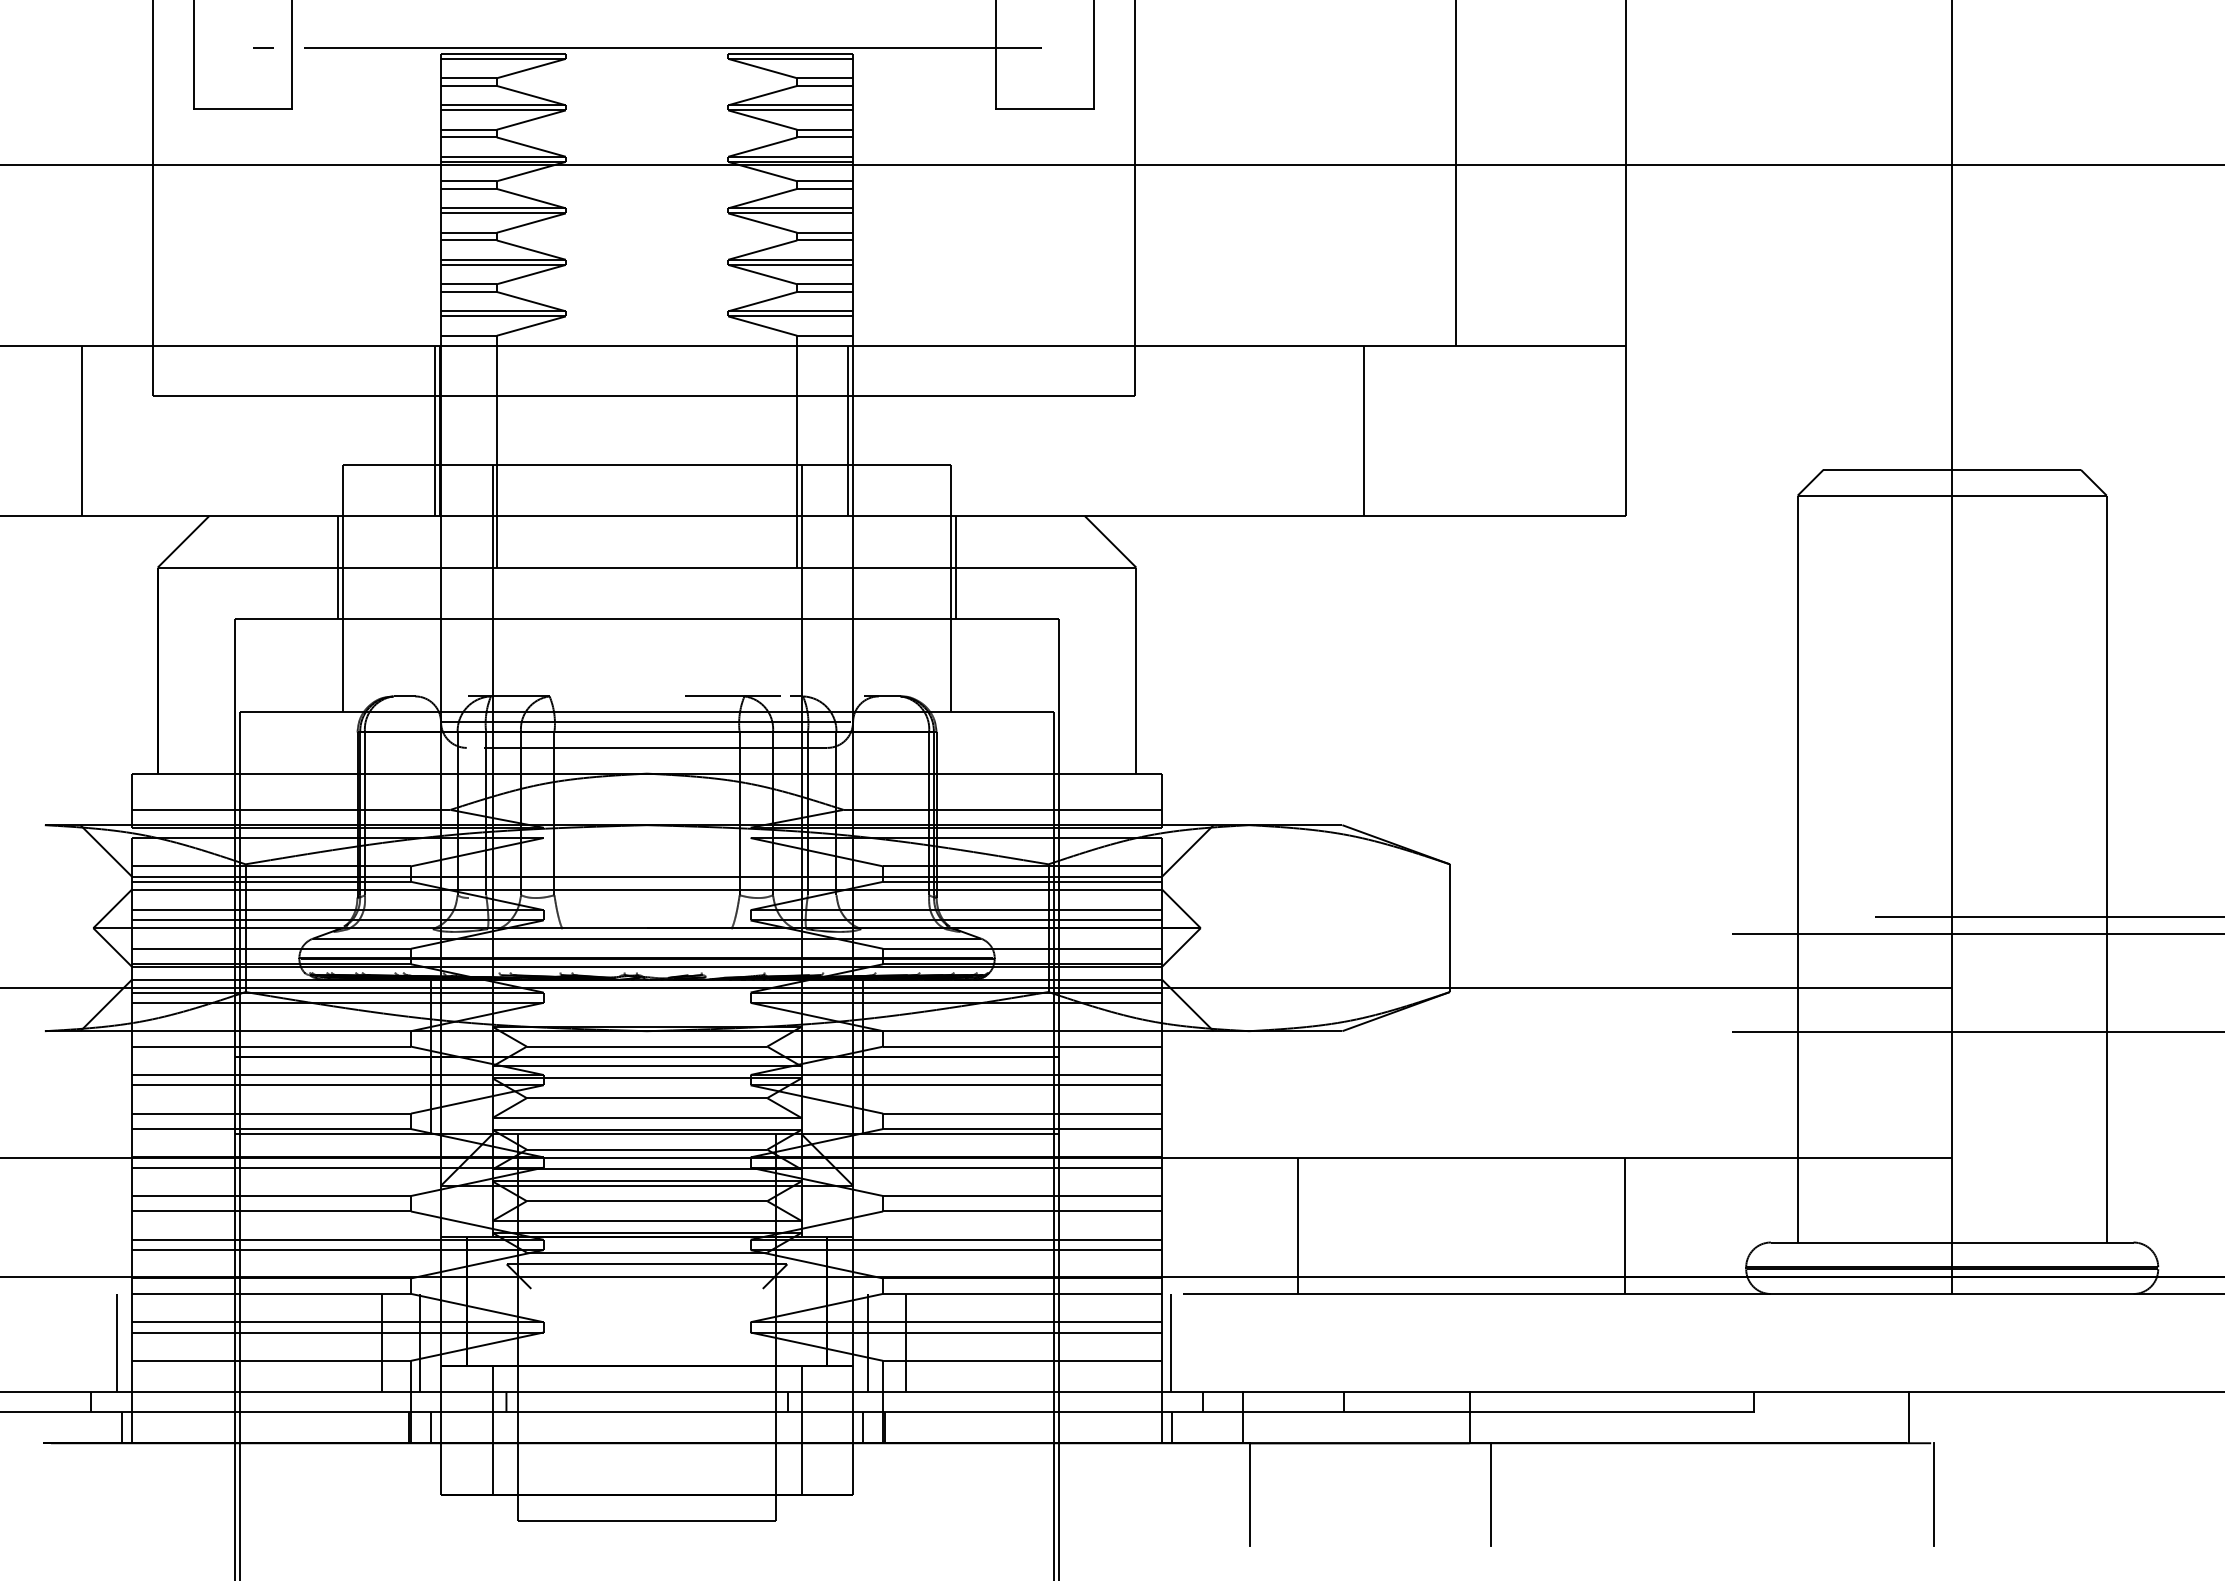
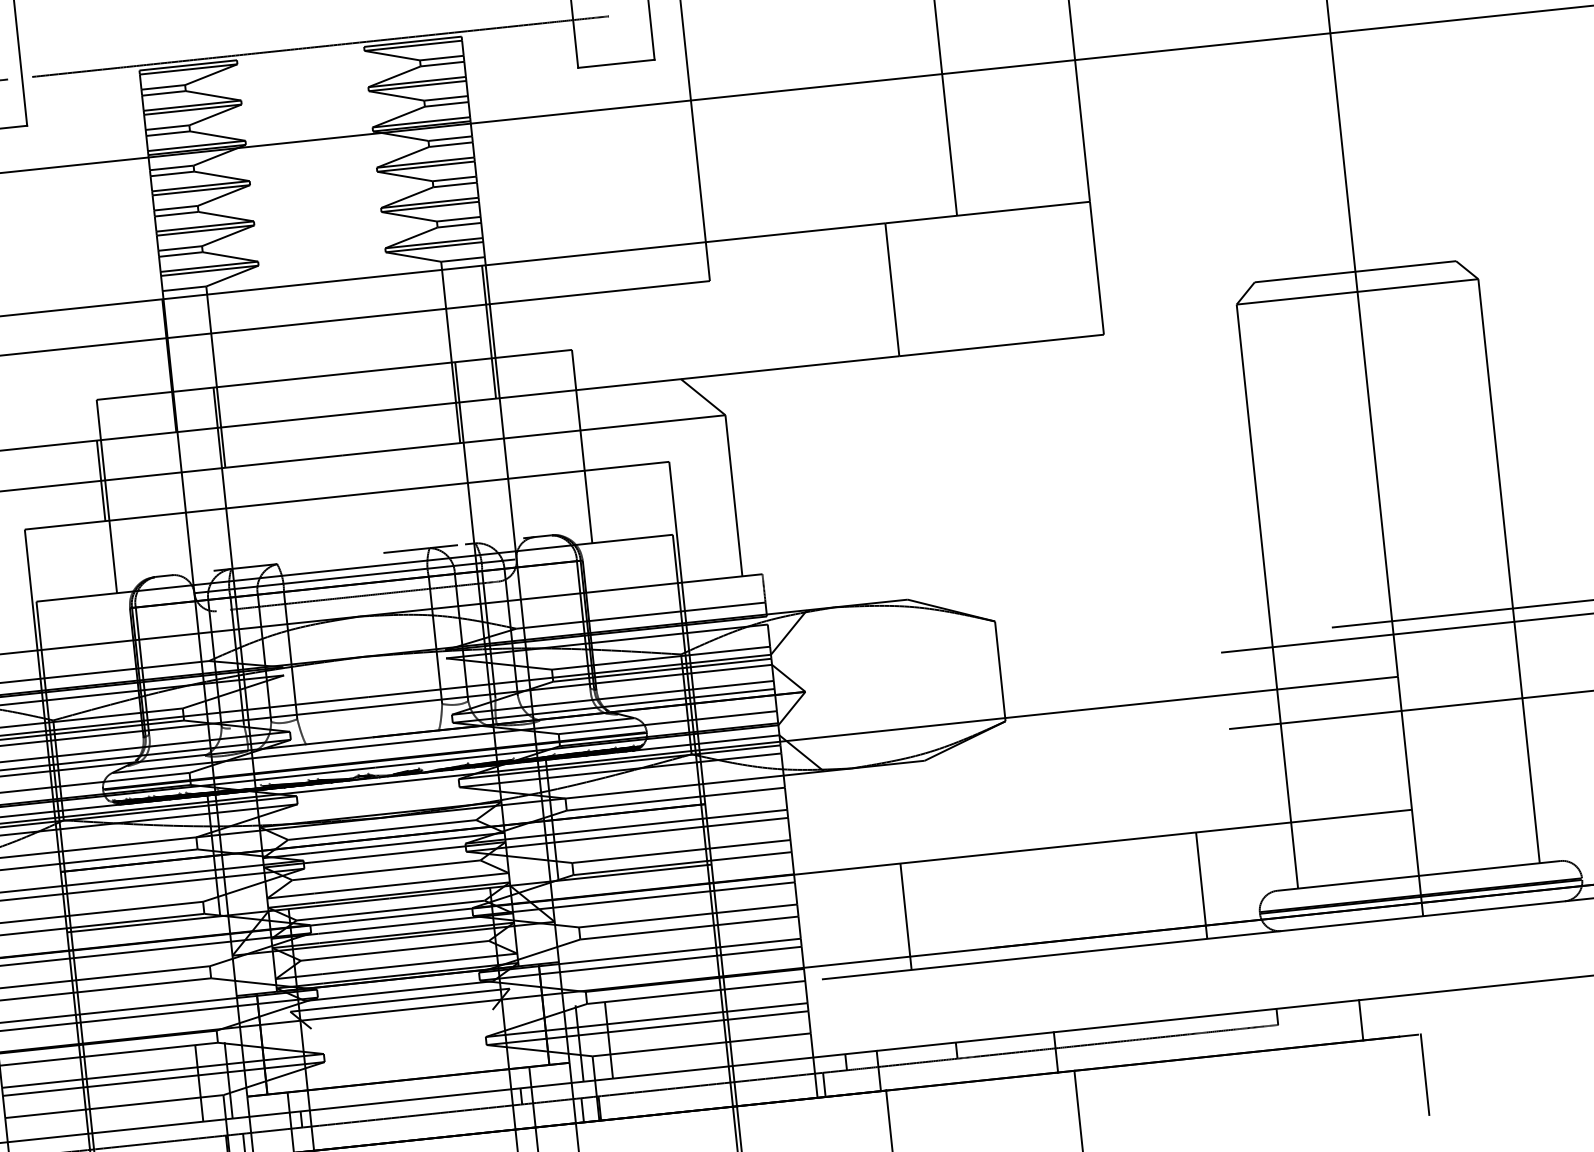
line: (434, 431) -> (165, 366), removed
line: (956, 567) -> (584, 429), removed
line: (1625, 1225) -> (1201, 885), moved
line: (1171, 1342) -> (816, 1018), removed
line: (1908, 1417) -> (1360, 1020), moved

